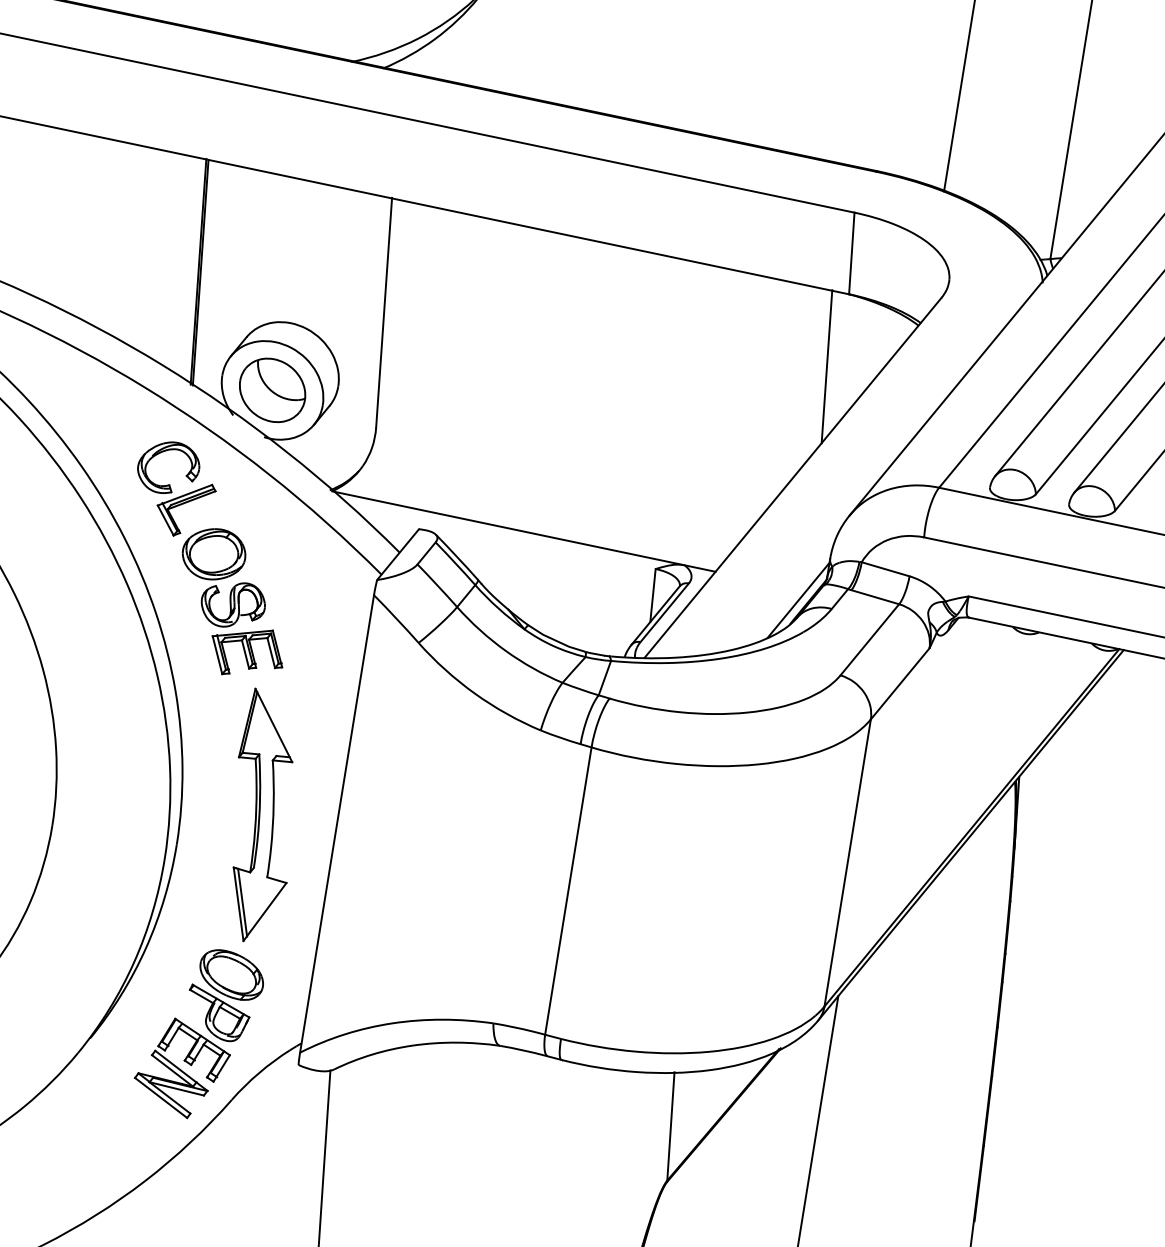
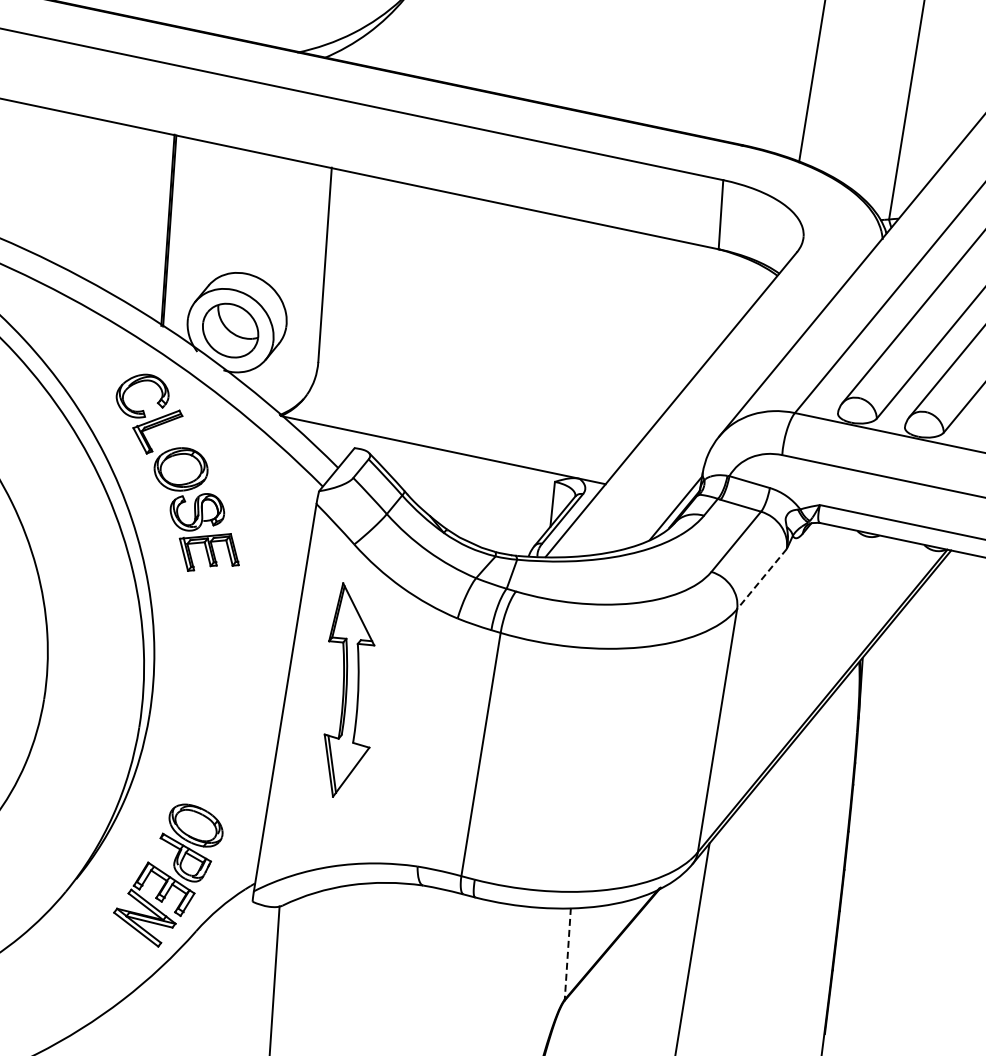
line: (826, 366) -> (699, 310), removed
line: (899, 684) -> (761, 579), solid -> dashed
part: (262, 814) -> (349, 689), moved
line: (670, 1126) -> (567, 953), solid -> dashed

